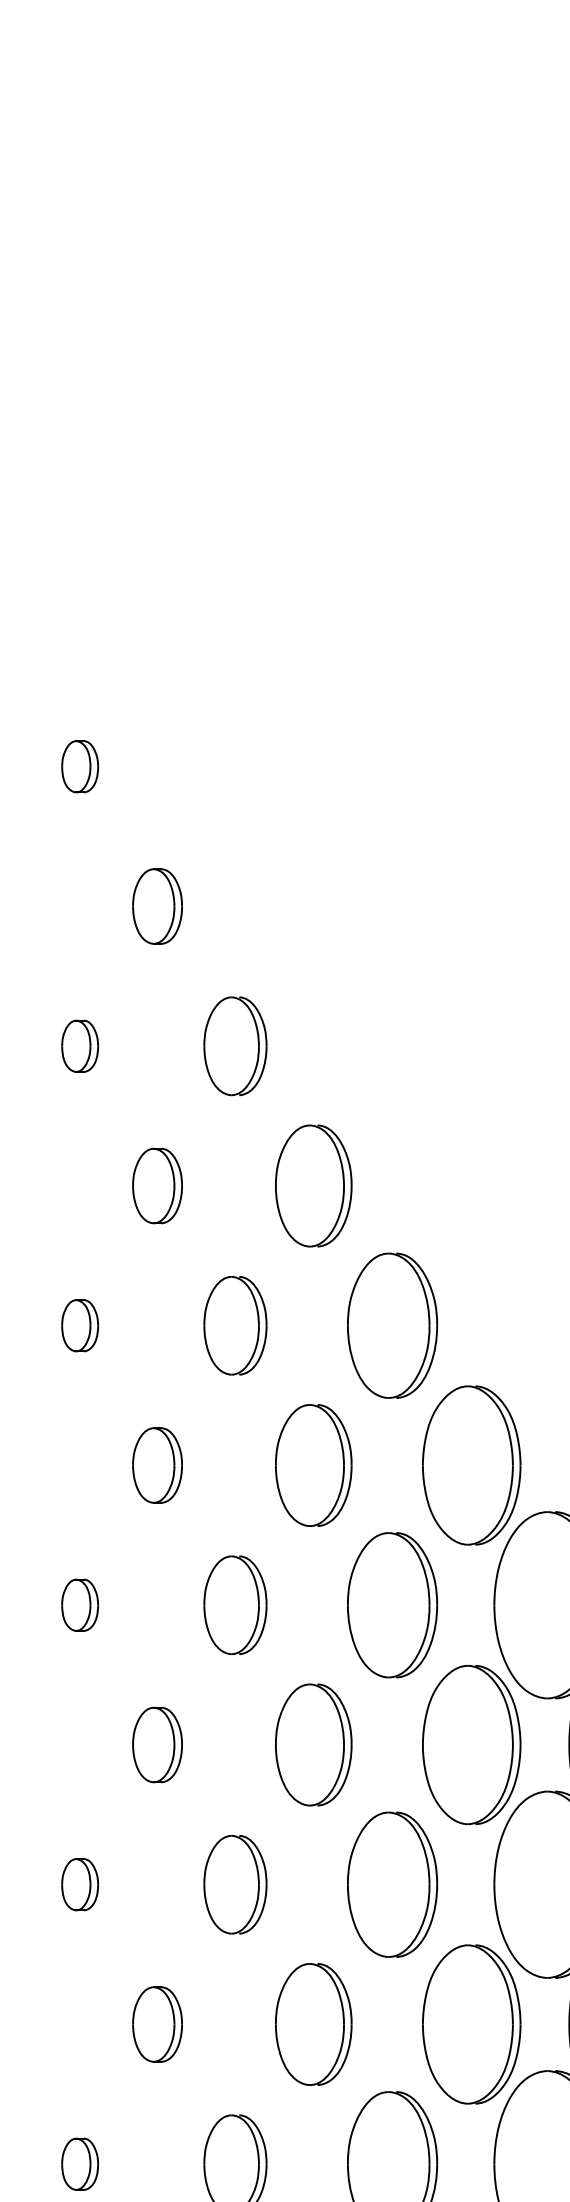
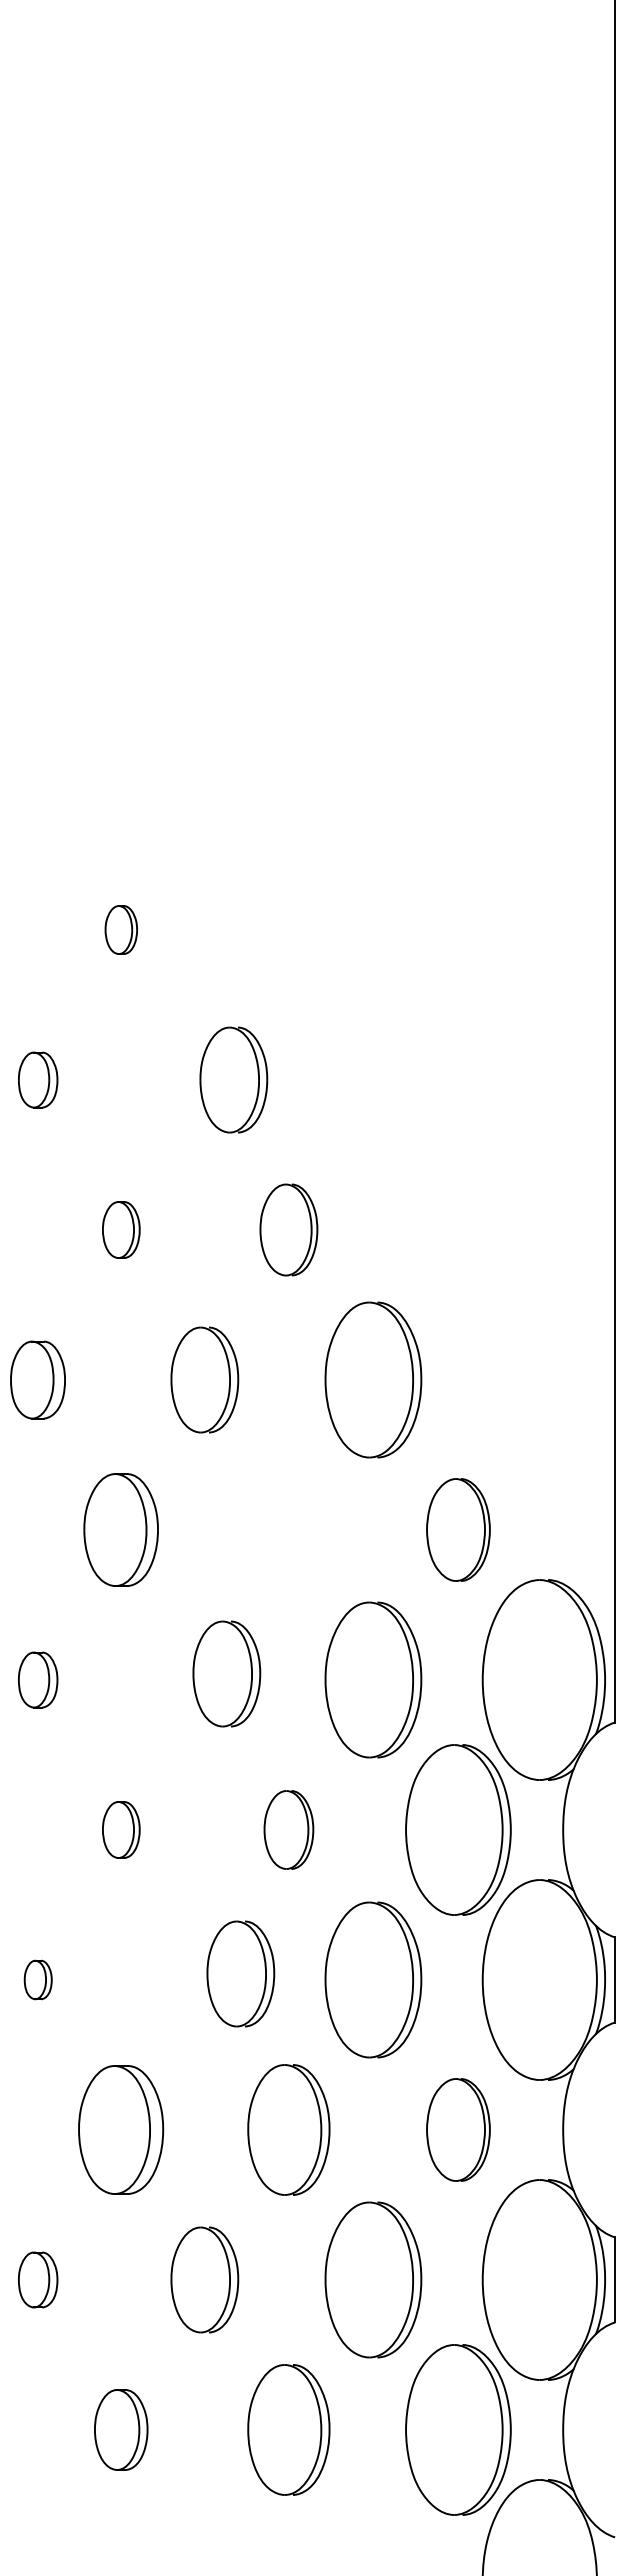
part: (80, 766) -> (38, 779), removed
part: (157, 906) -> (121, 929), size x0.6
part: (235, 1045) -> (233, 1079), moved
part: (157, 1185) -> (121, 1229), size x0.7
part: (313, 1185) -> (288, 1229), size x0.7
part: (80, 1325) -> (38, 1379), size x1.4
part: (157, 1465) -> (121, 1529), size x1.4
part: (313, 1465) -> (288, 1529), removed
part: (471, 1465) -> (458, 1529), size x0.6
part: (235, 1604) -> (226, 1673), moved
part: (157, 1744) -> (121, 1829), size x0.7
part: (313, 1744) -> (288, 1829), size x0.6
part: (80, 1884) -> (38, 1979), size x0.7
part: (235, 1884) -> (240, 1973), moved
part: (157, 2024) -> (121, 2129), size x1.6
part: (471, 2024) -> (458, 2129), size x0.6

